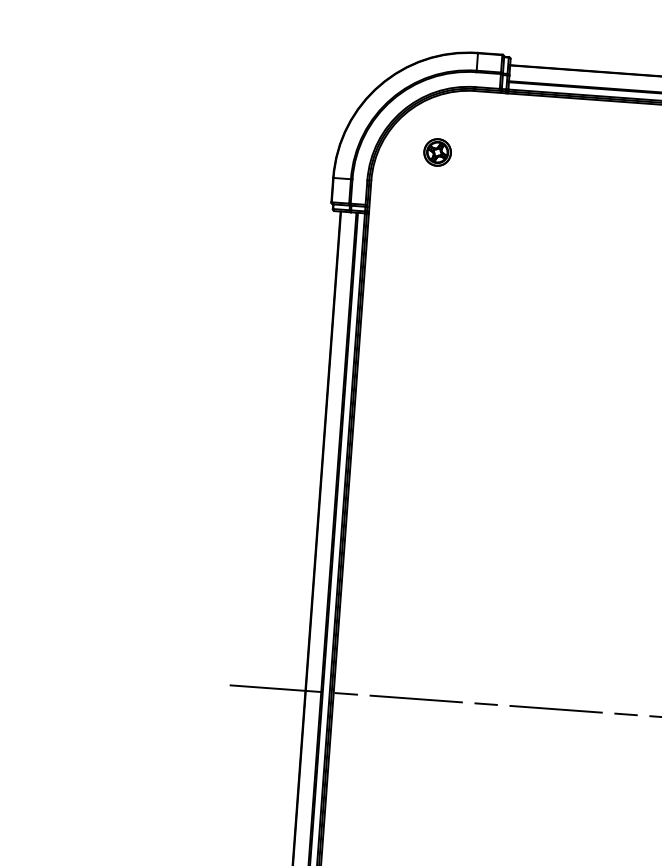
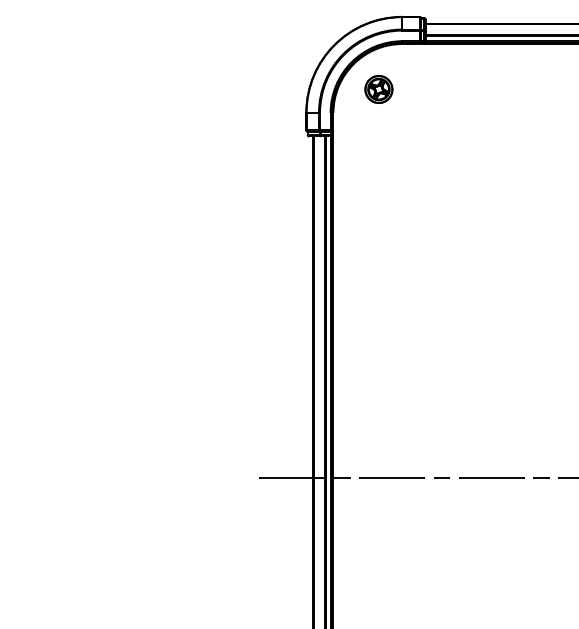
part: (437, 152) -> (378, 89), size x1.43

